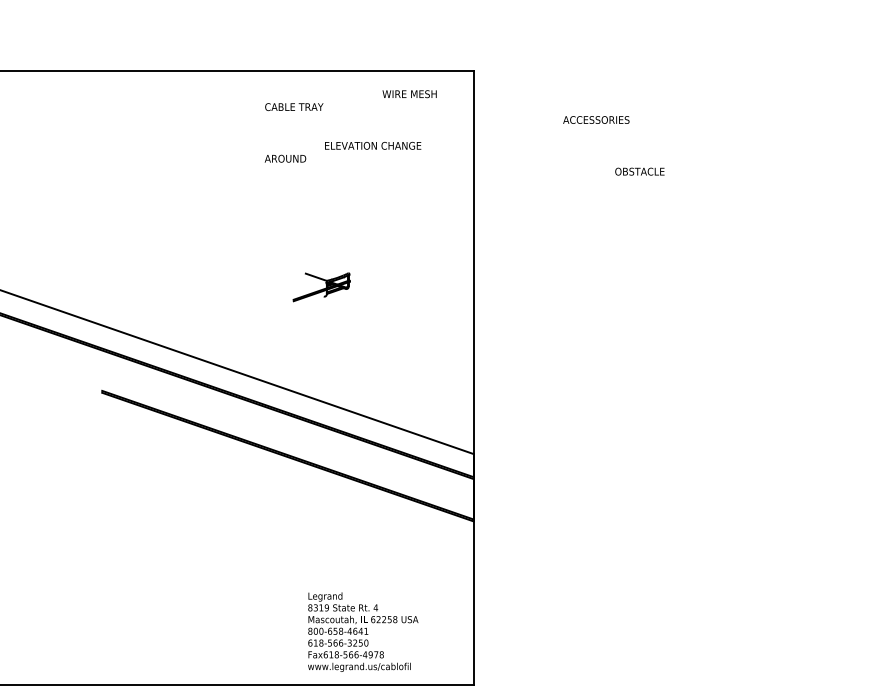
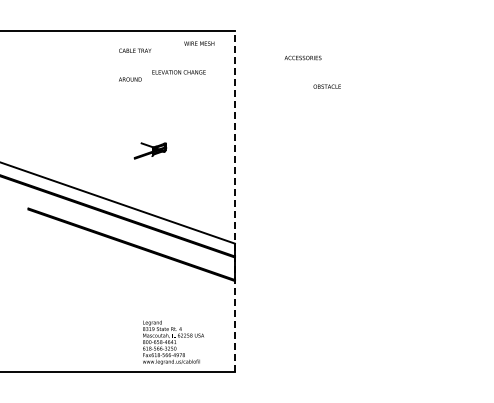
line: (472, 378) -> (234, 201), solid -> dashed

